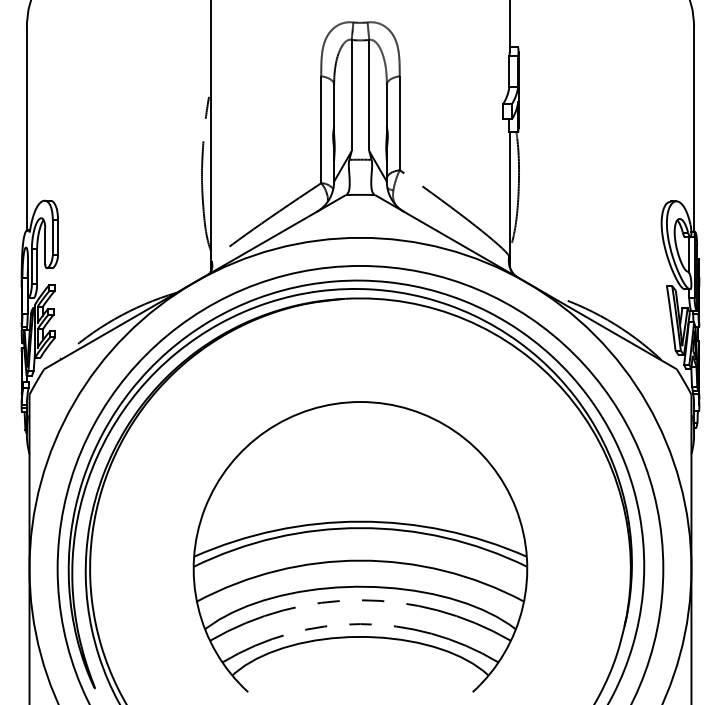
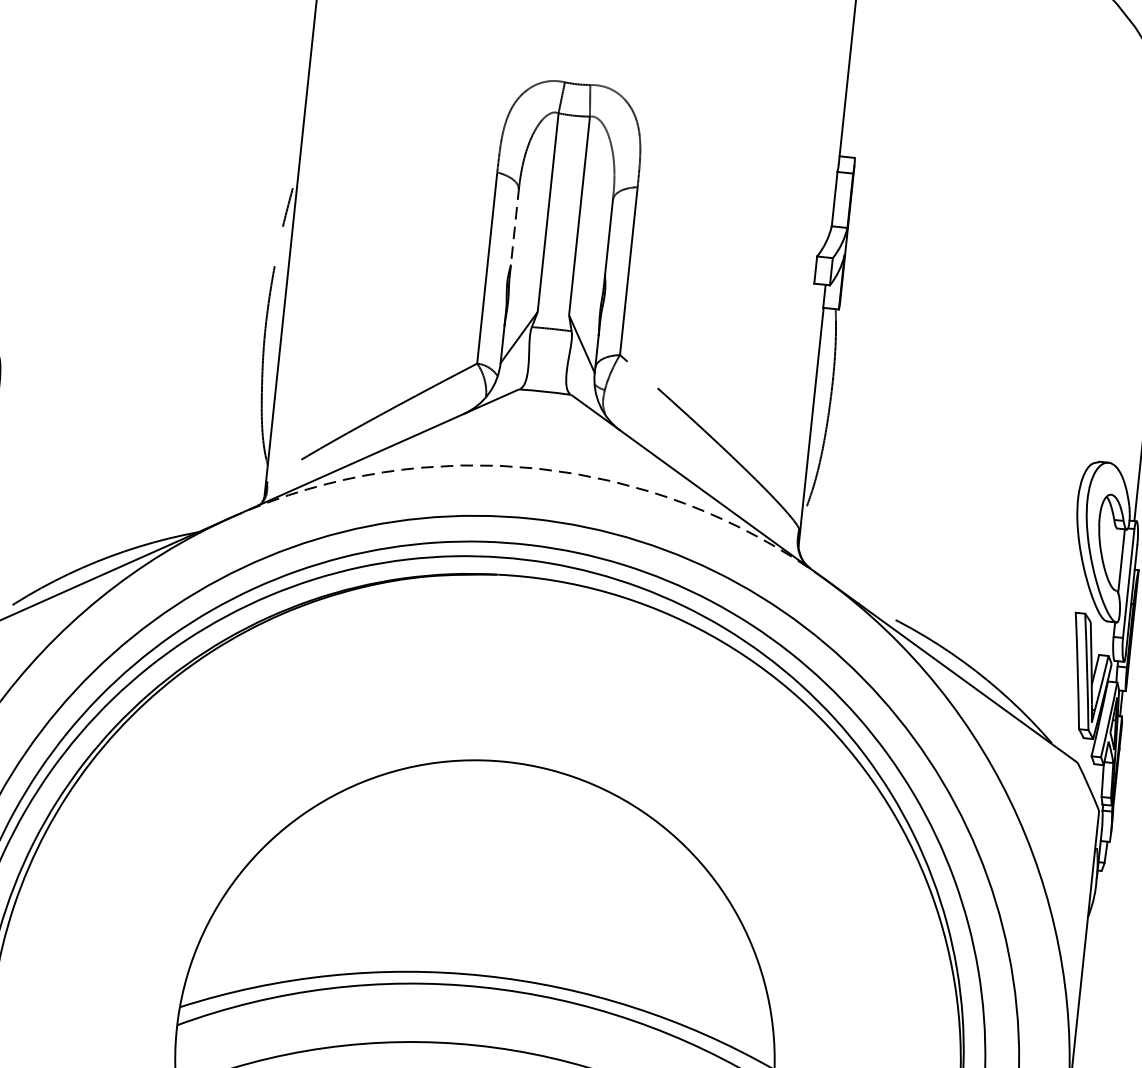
line: (334, 109) -> (514, 234), solid -> dashed
arc: (360, 237) -> (537, 467), solid -> dashed

